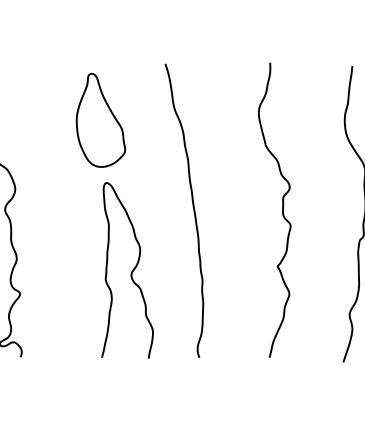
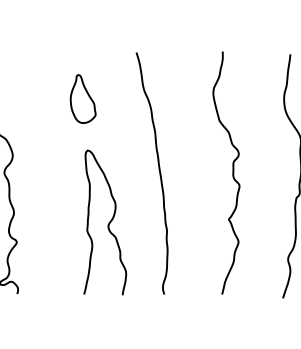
part: (100, 120) -> (82, 99), size x0.62

